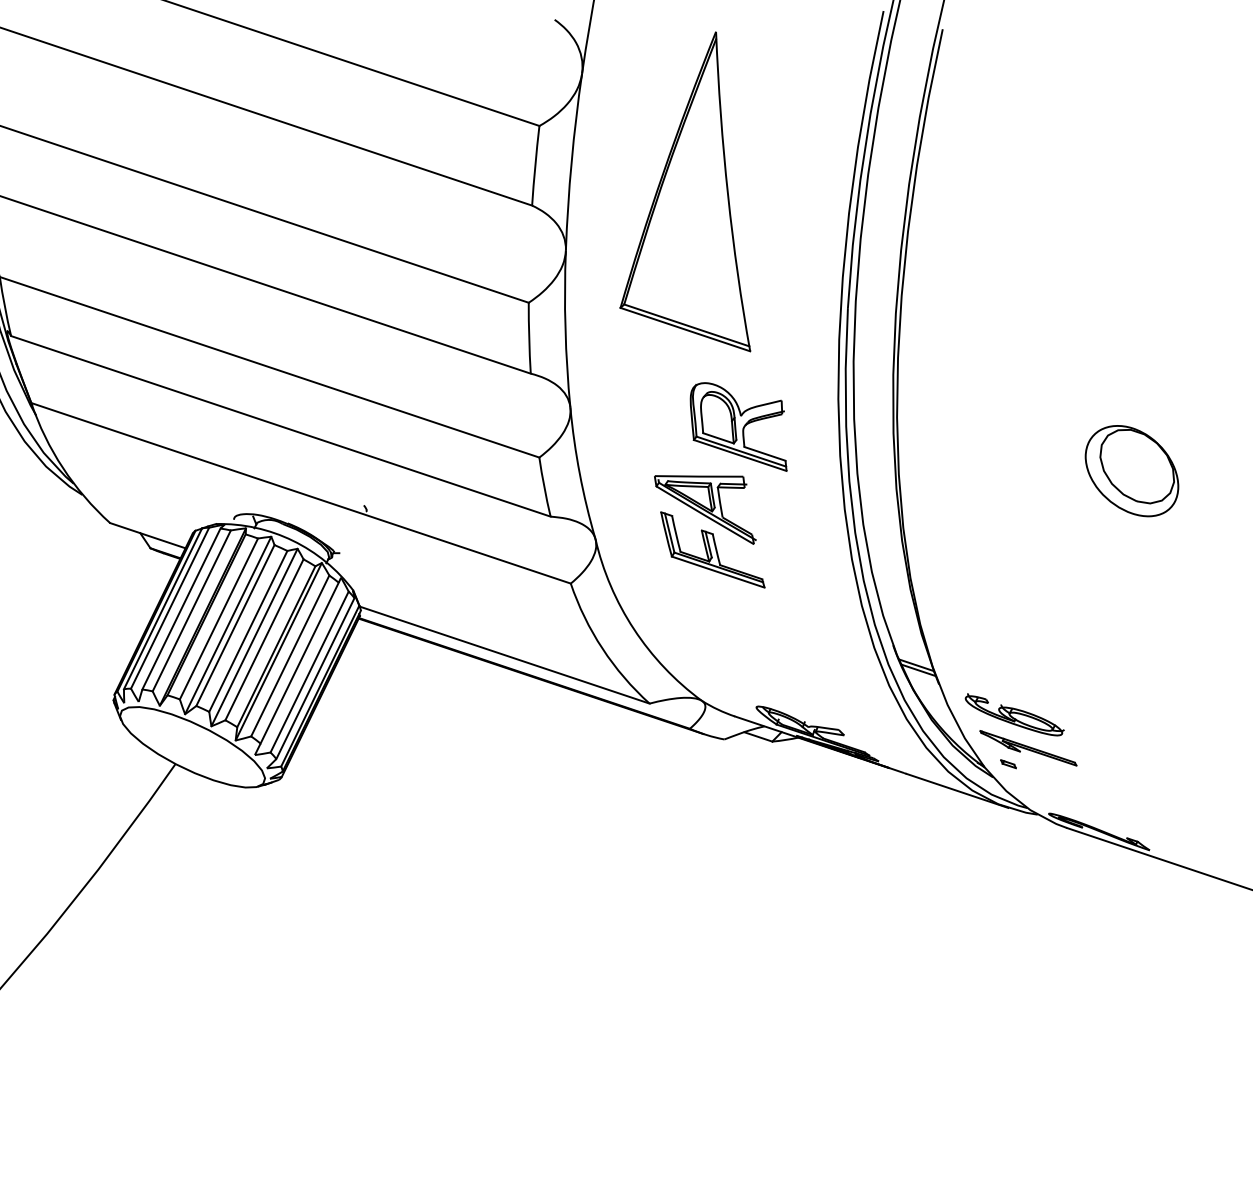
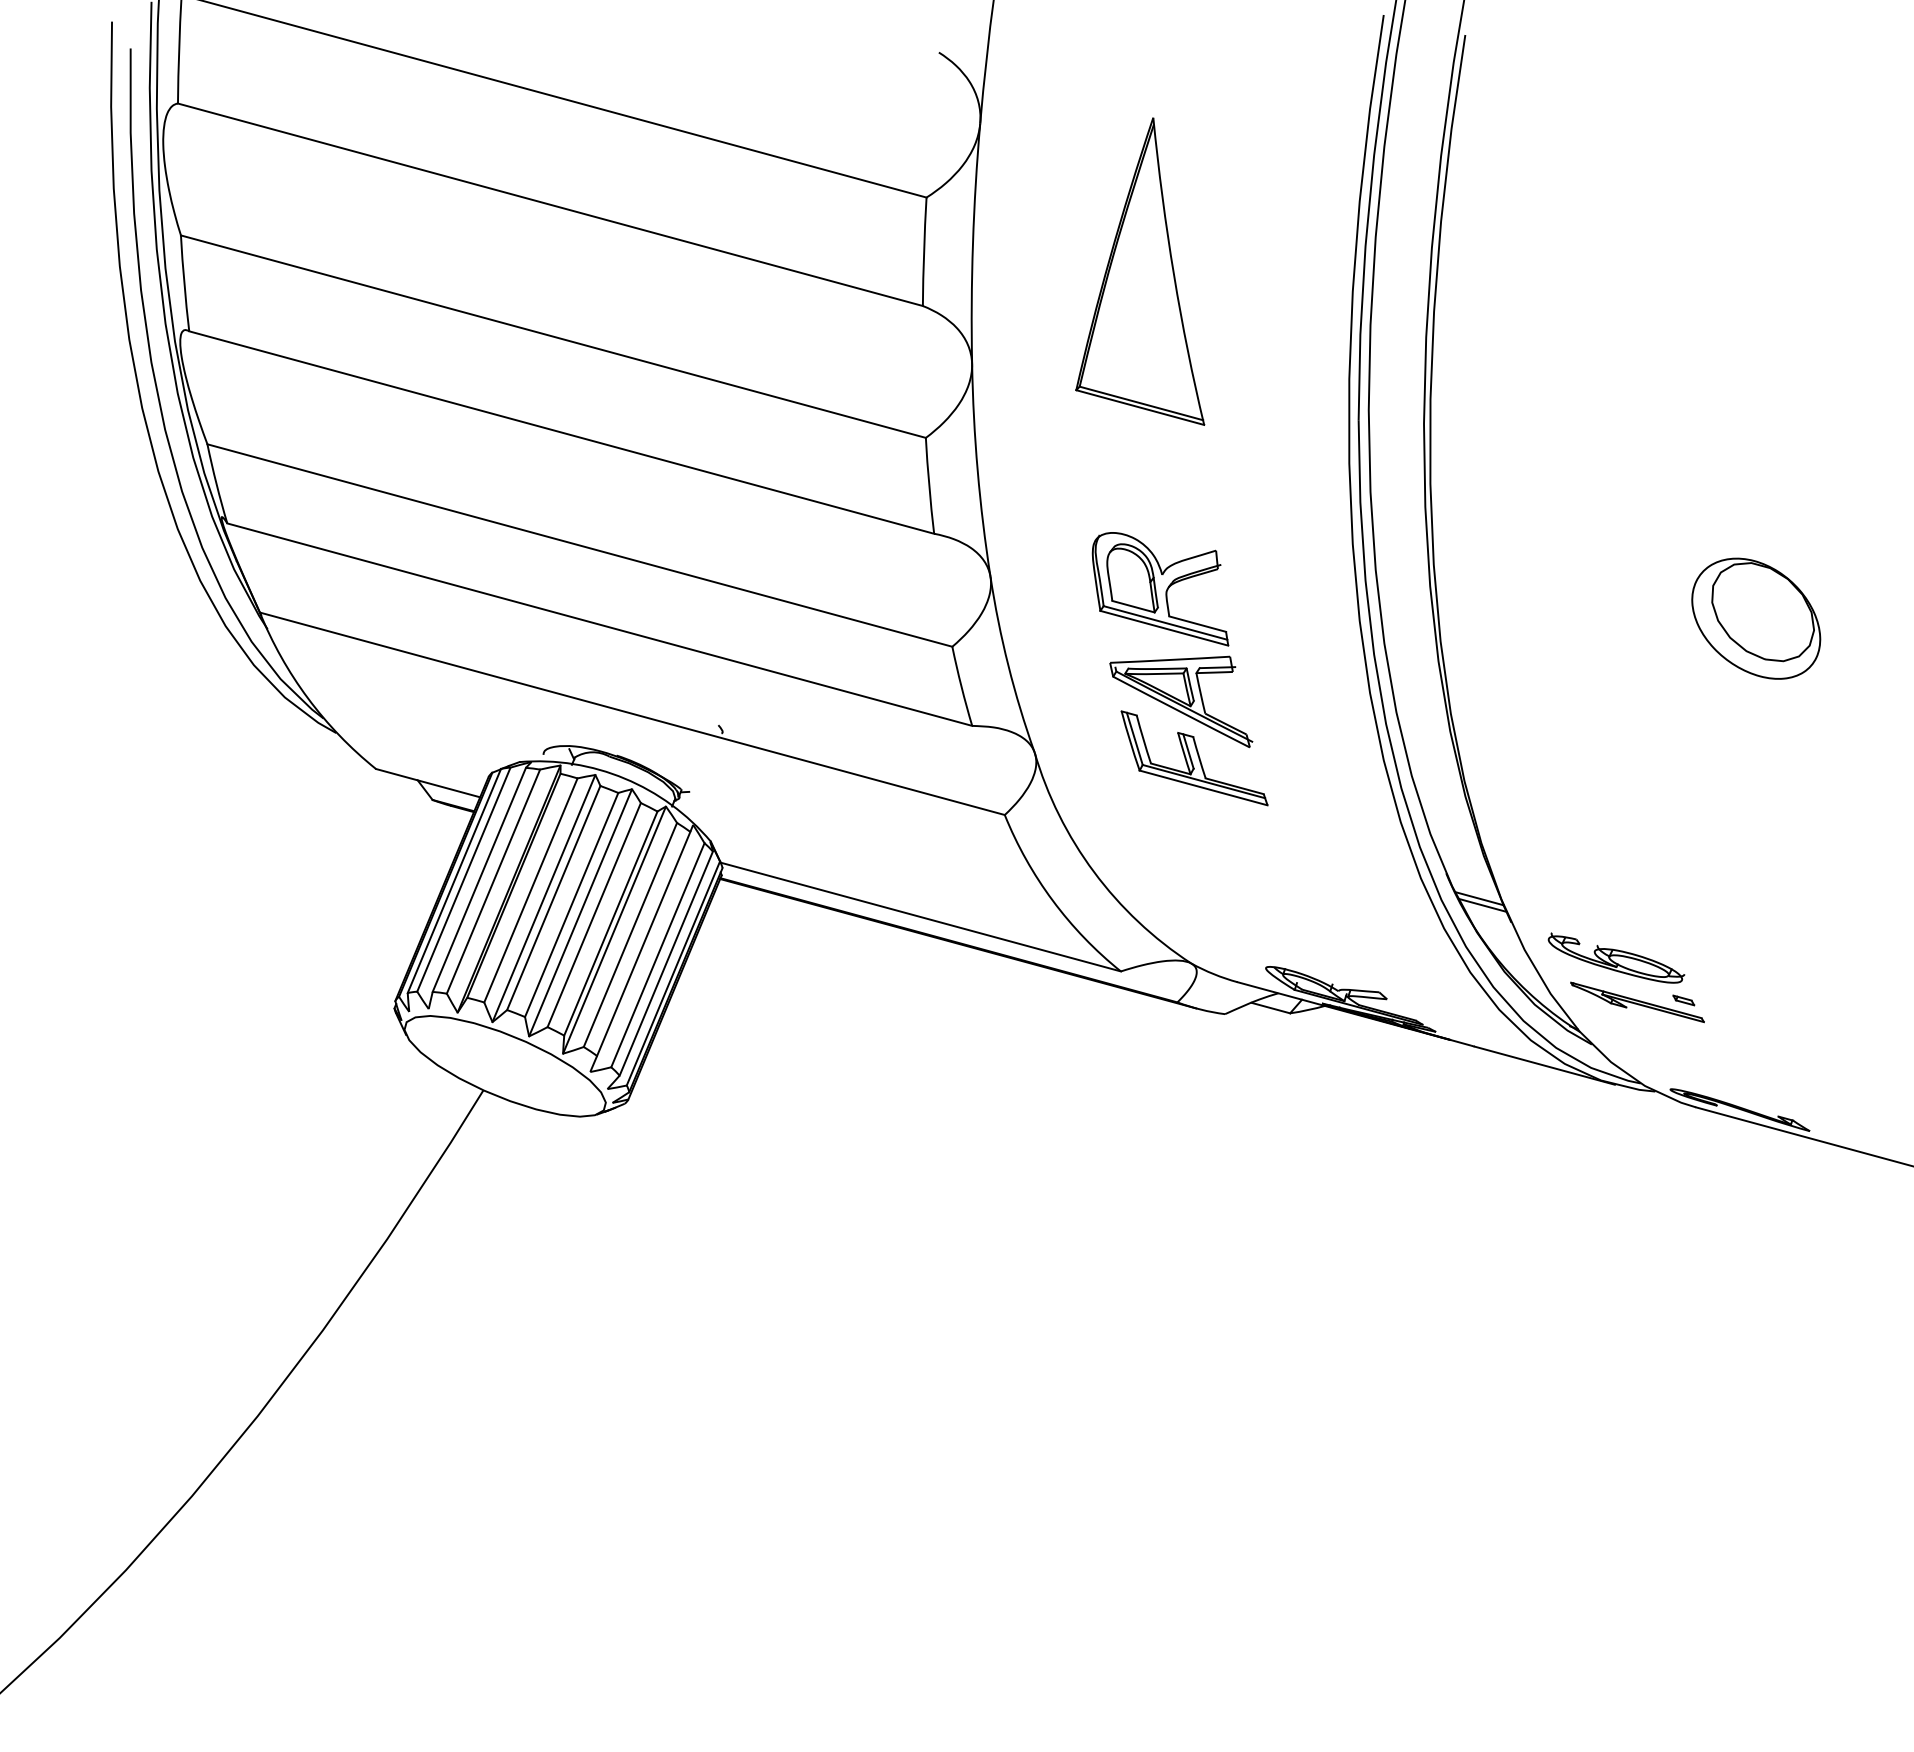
part: (693, 189) -> (1140, 271), size x0.71
part: (739, 426) -> (1160, 589), moved
part: (1008, 764) -> (1683, 1000), moved

